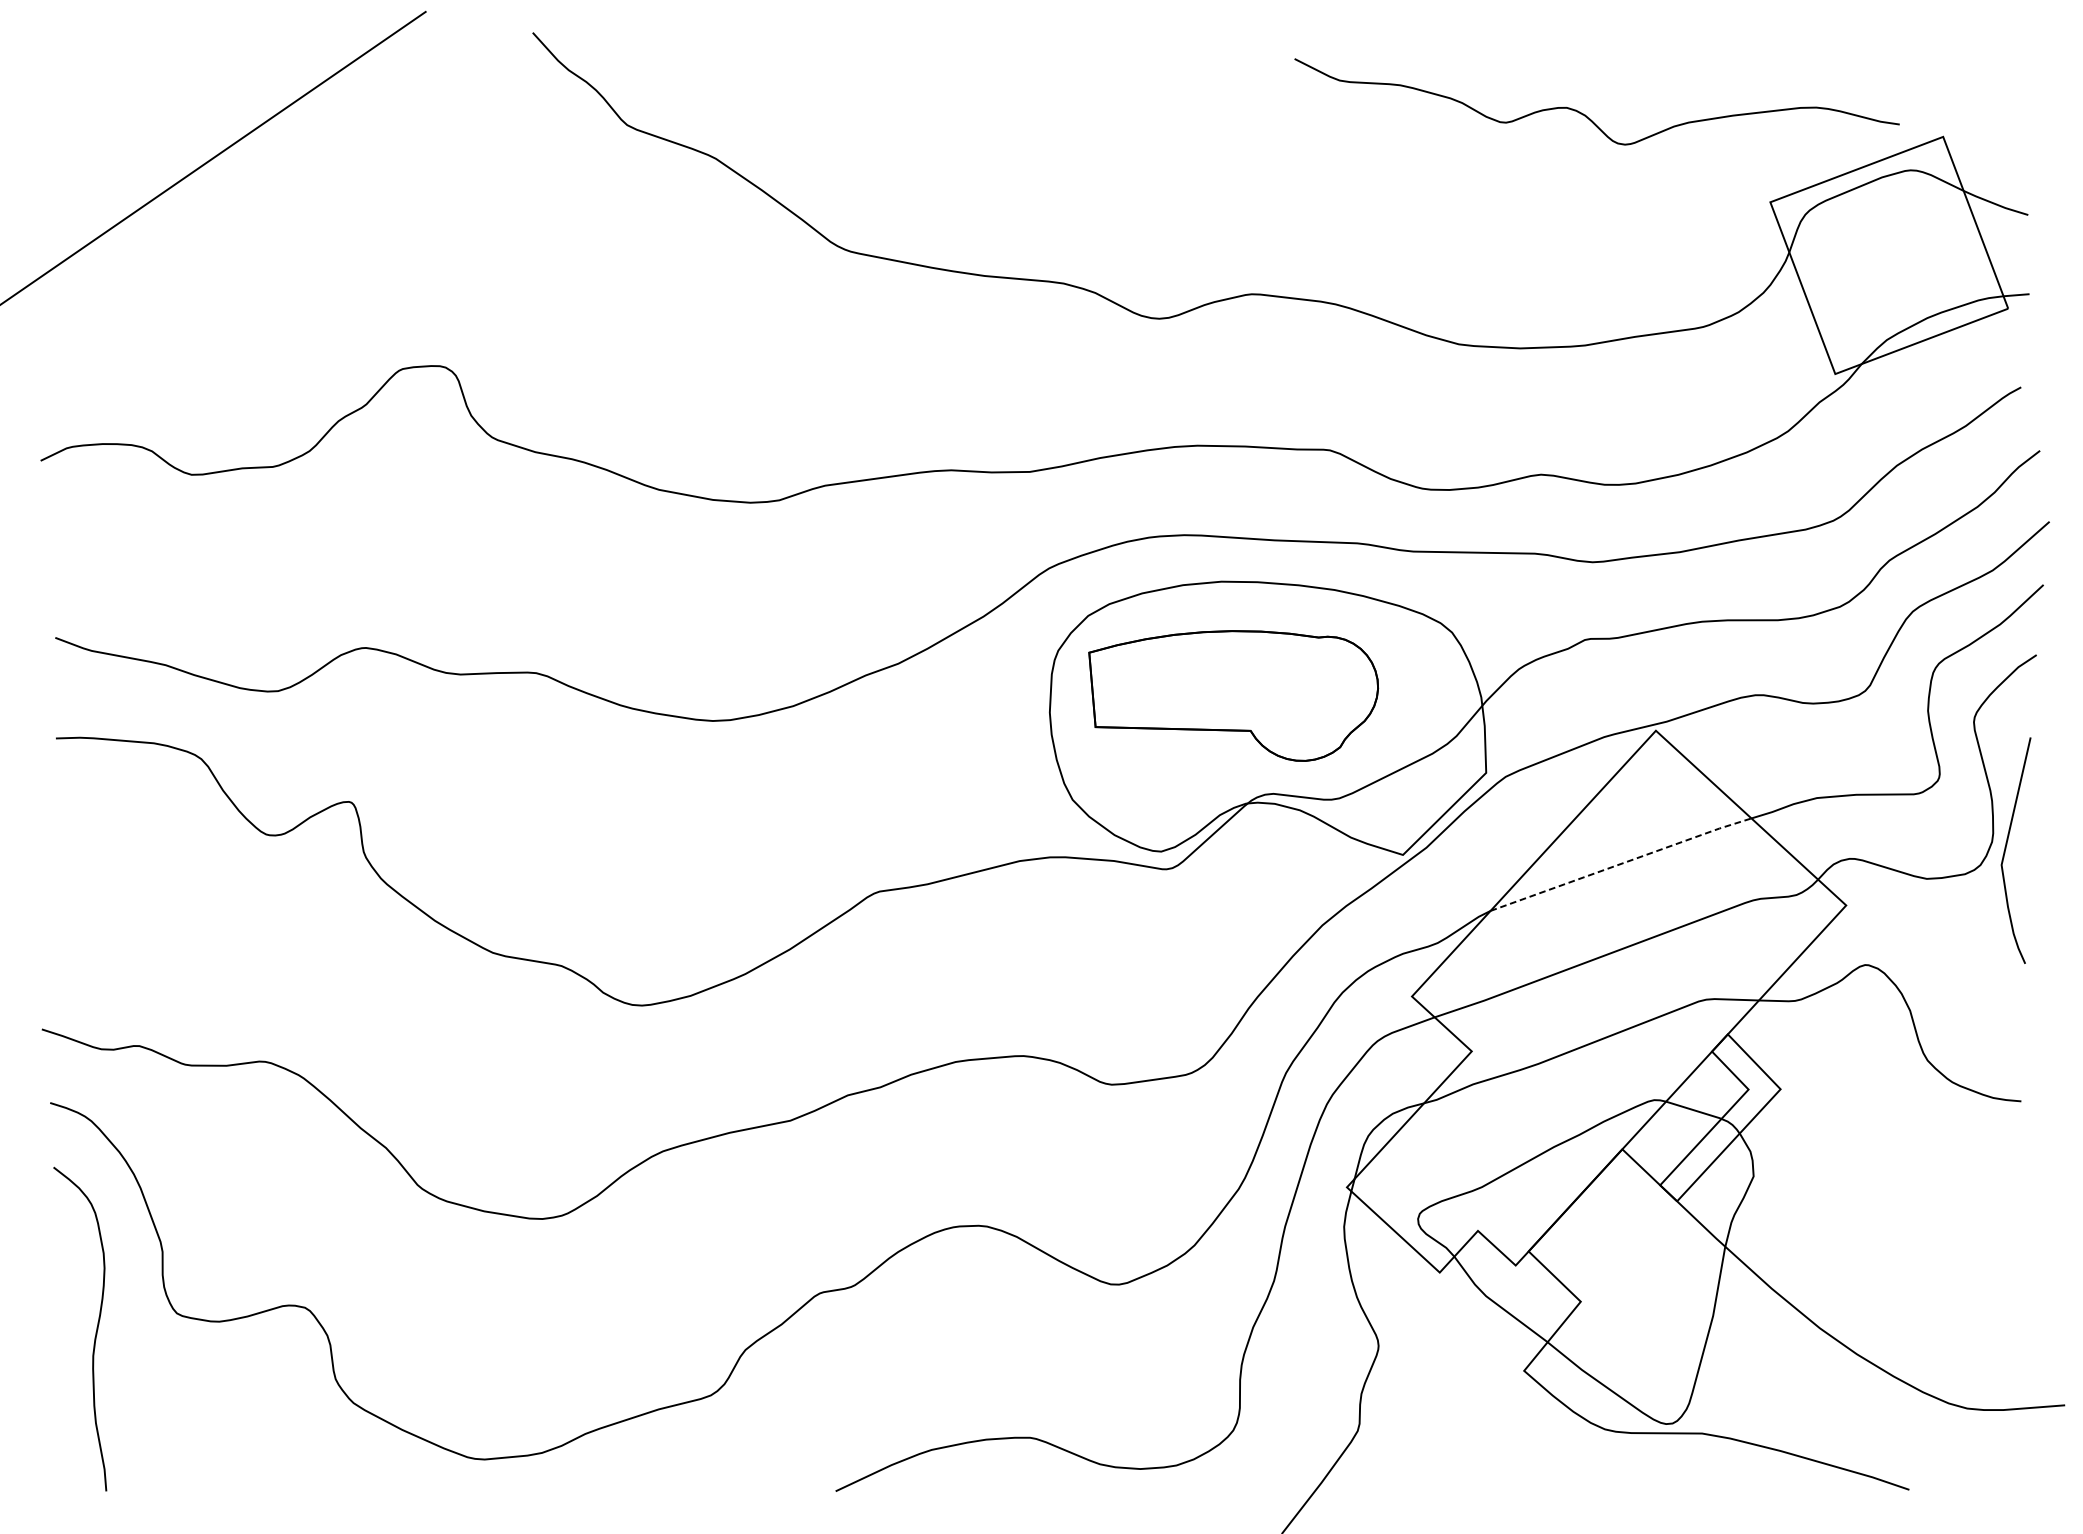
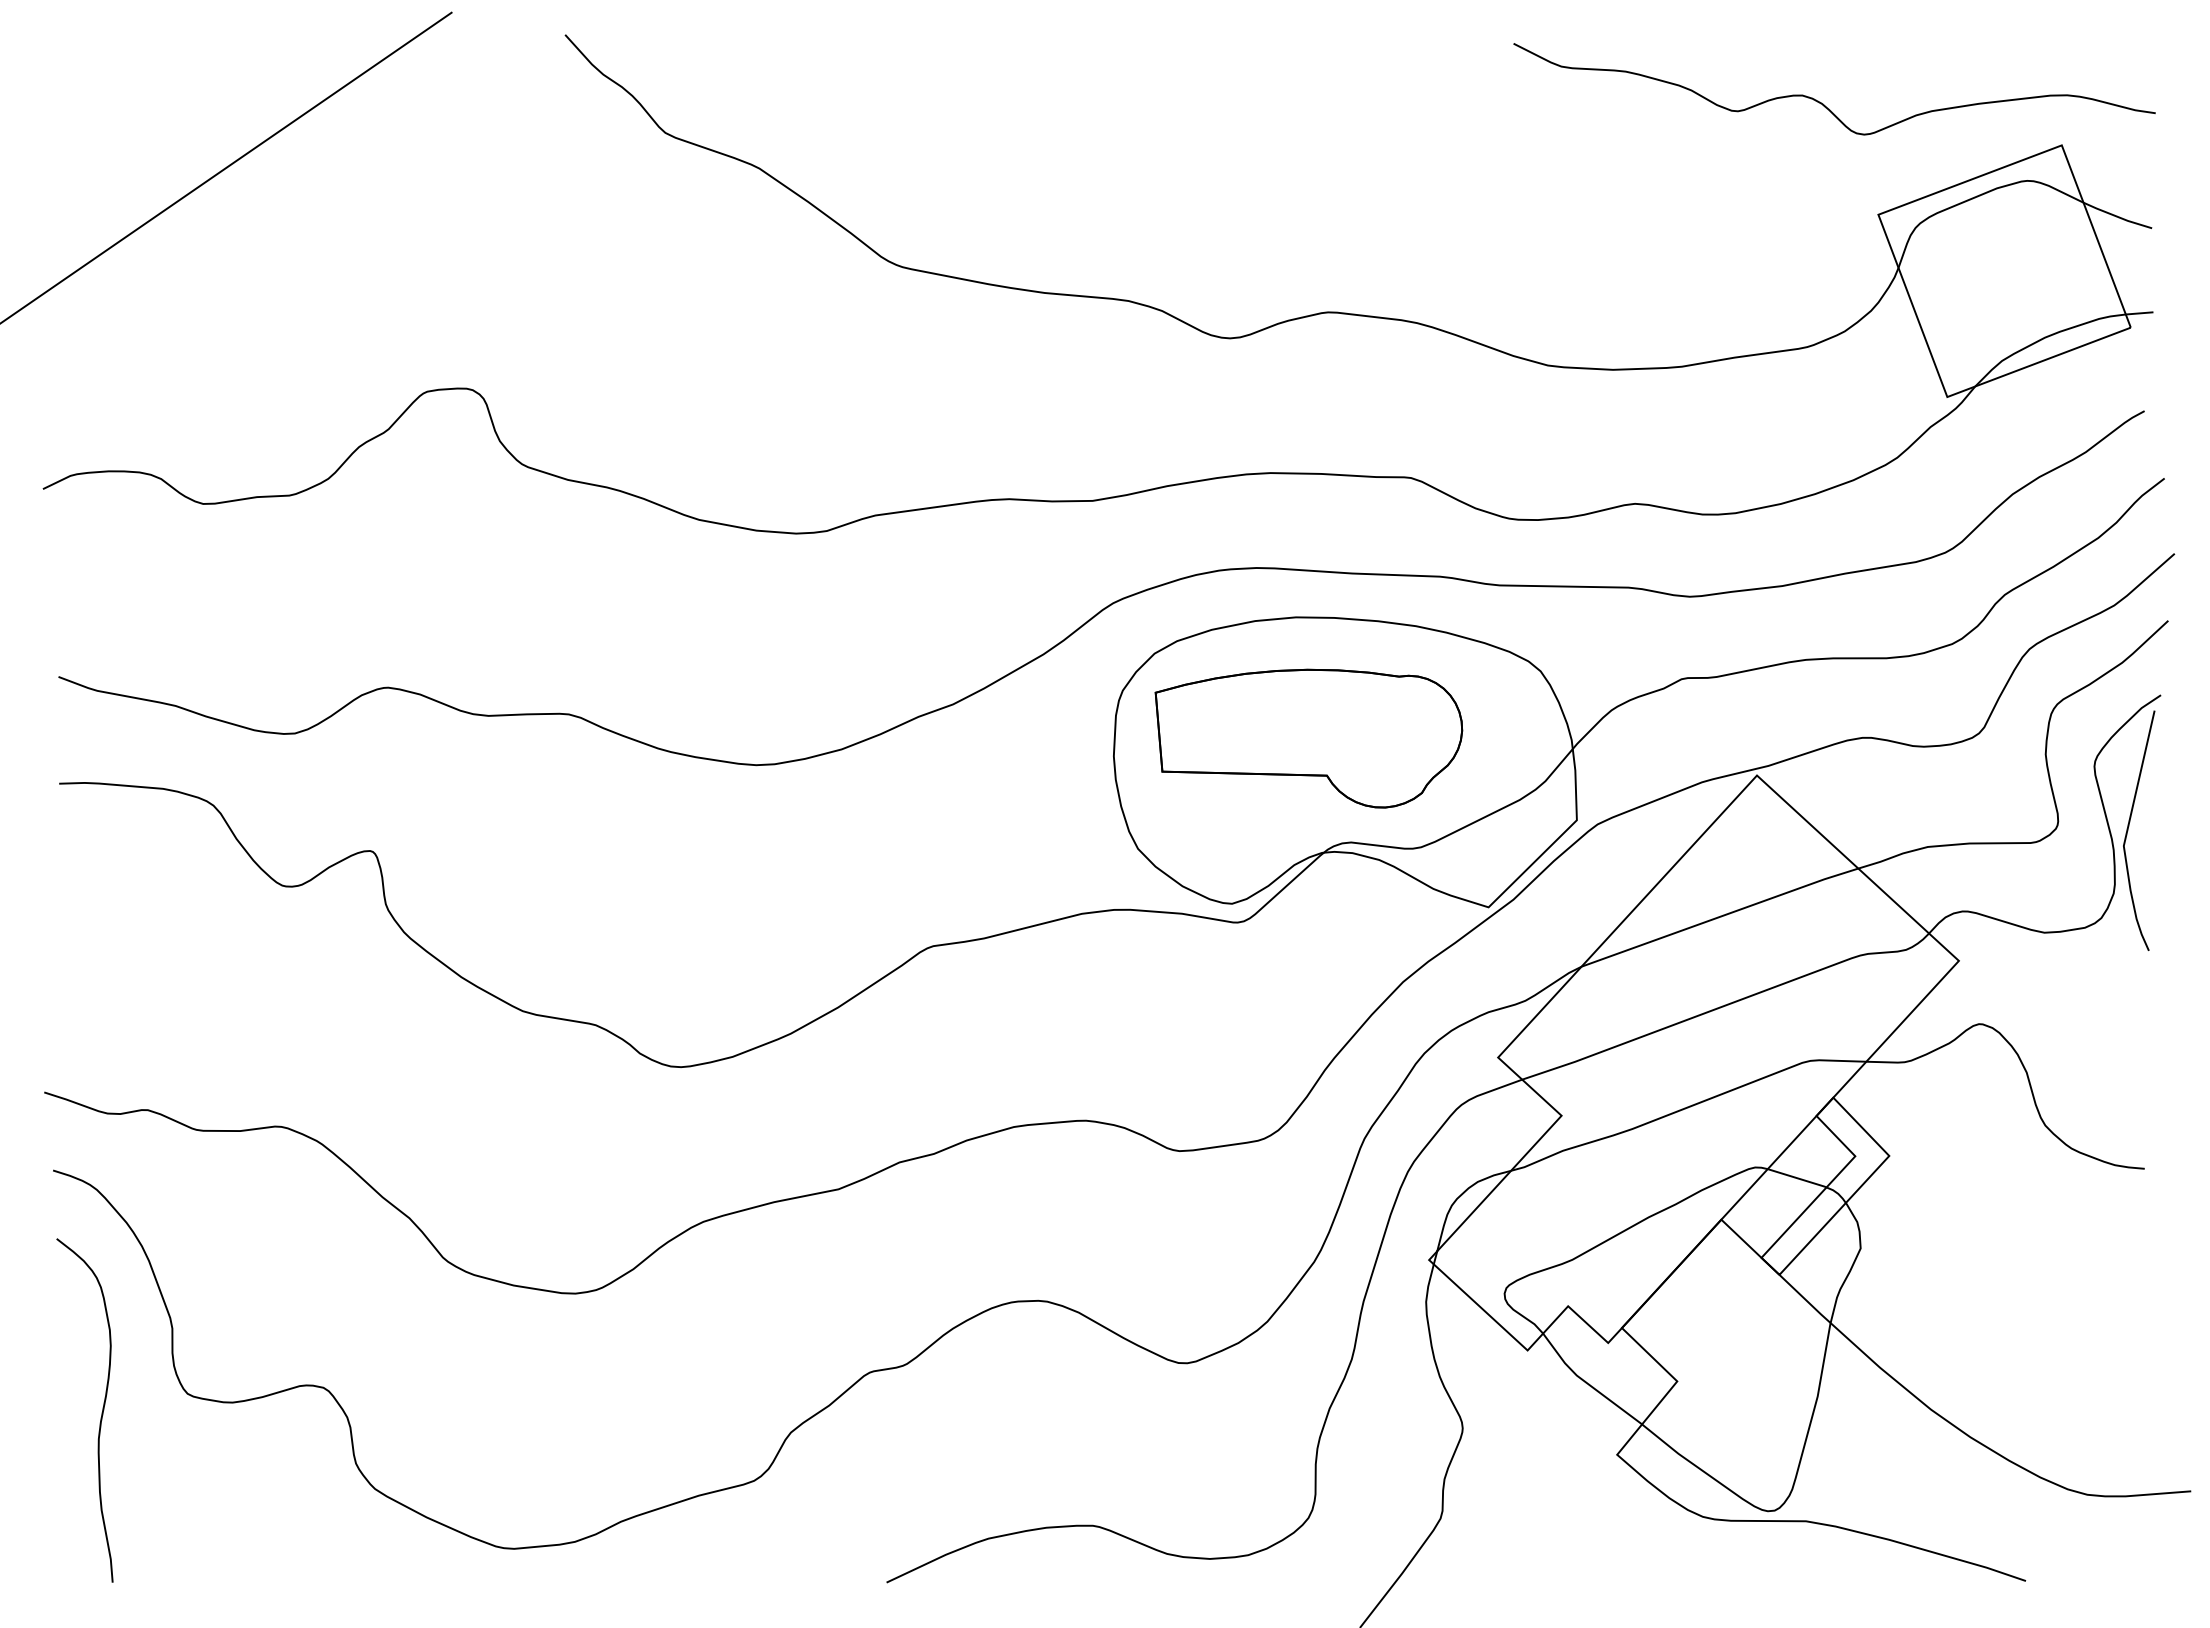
curve: (1586, 115) -> (1823, 103), moved
curve: (2006, 846) -> (2129, 826), moved
line: (1621, 863) -> (1720, 916), dashed -> solid

